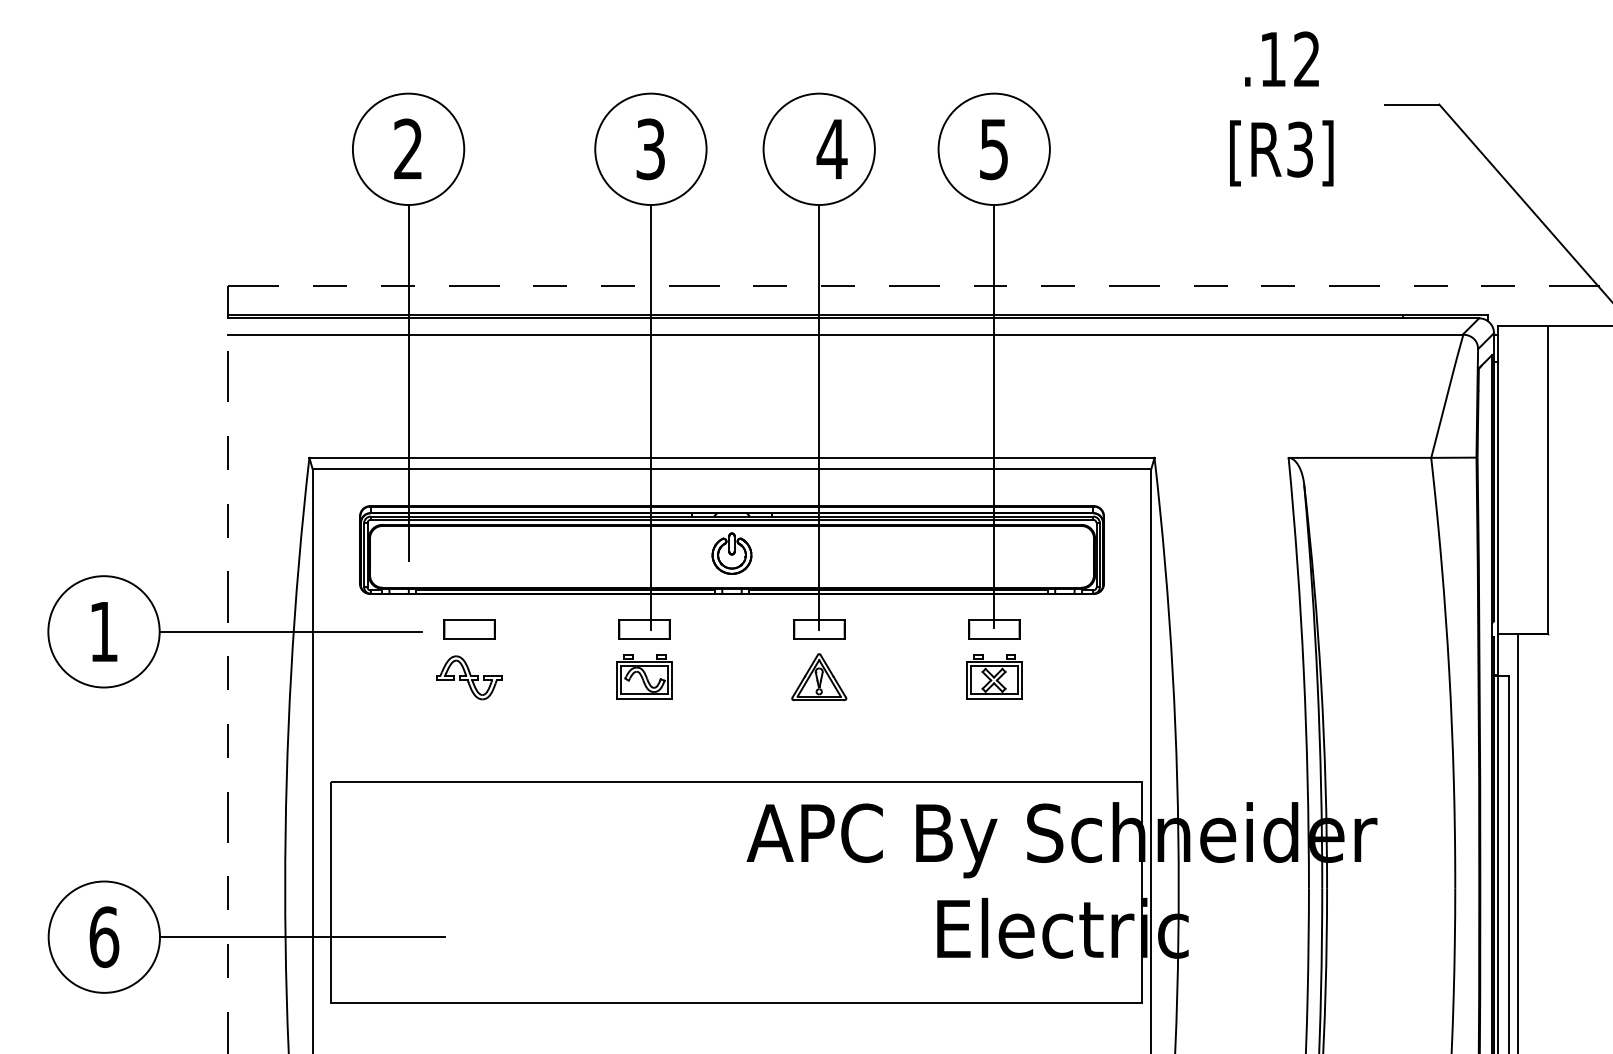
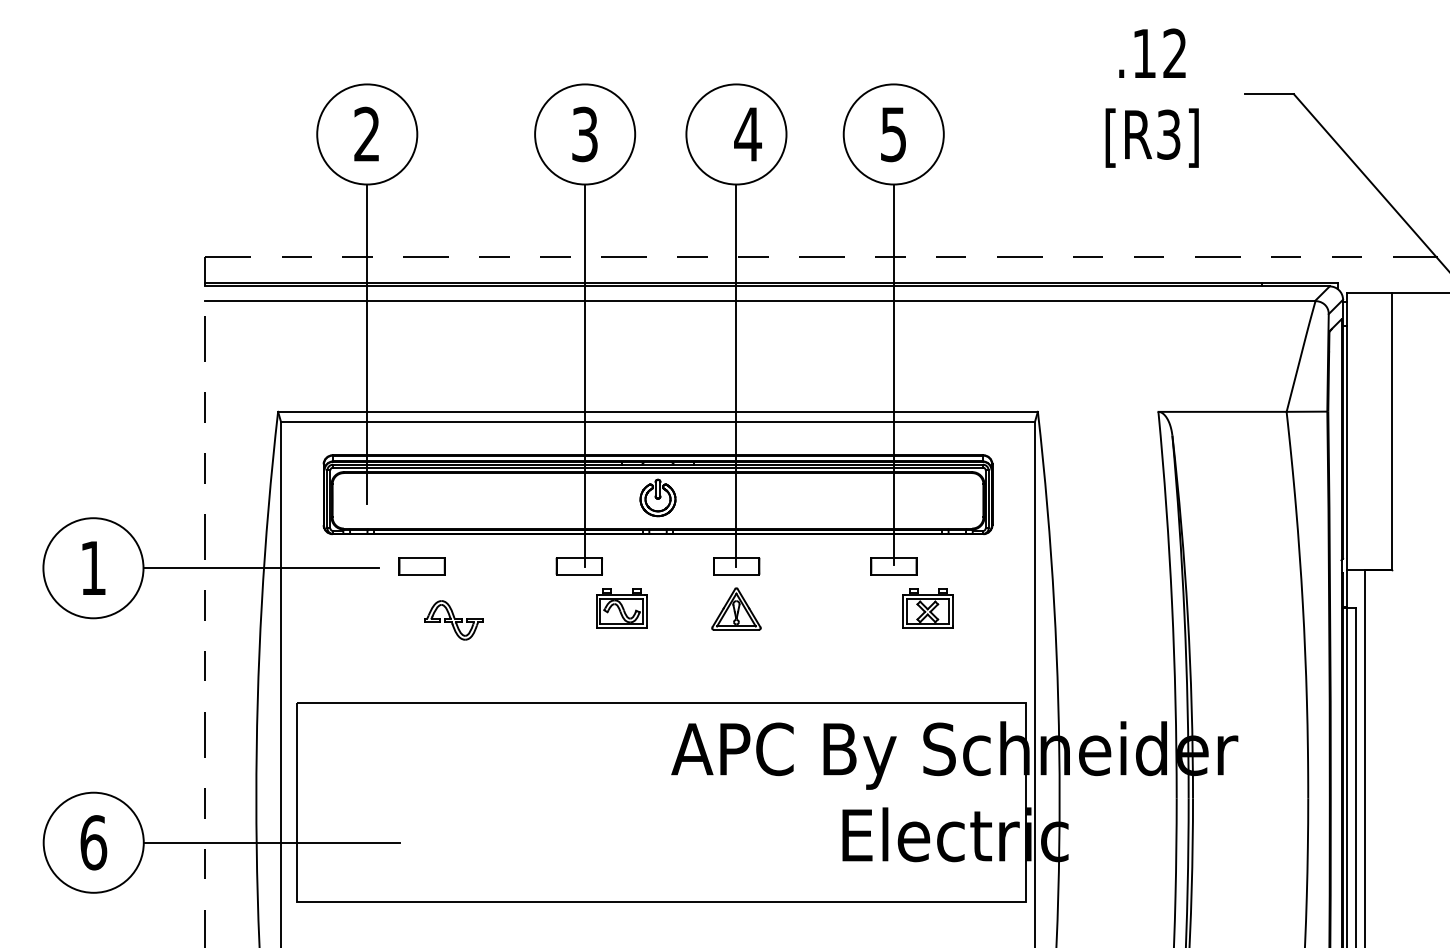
part: (644, 676) -> (621, 608), moved
part: (994, 676) -> (928, 608), moved
part: (469, 677) -> (453, 620), moved

